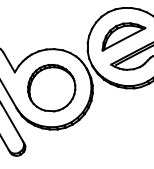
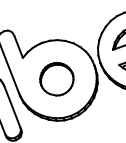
part: (51, 88) -> (56, 79), size x0.7

